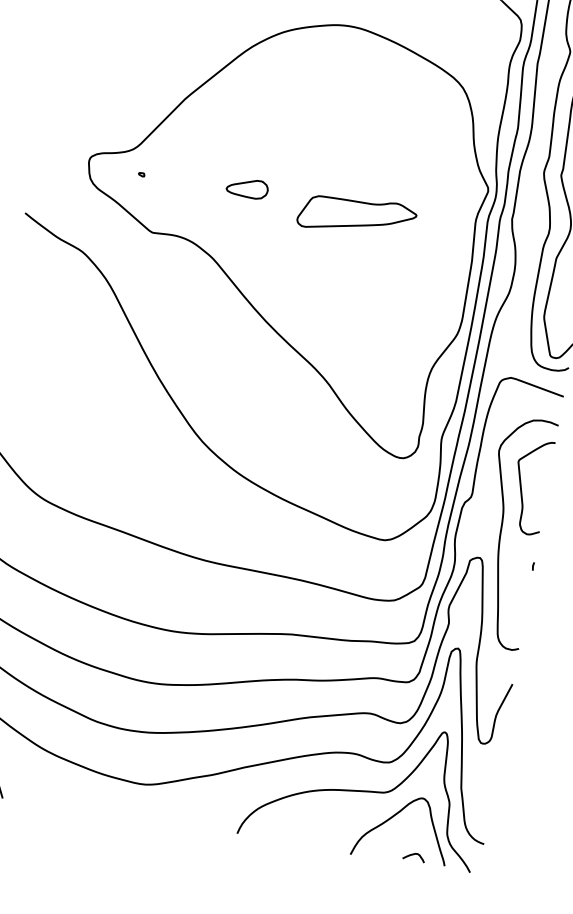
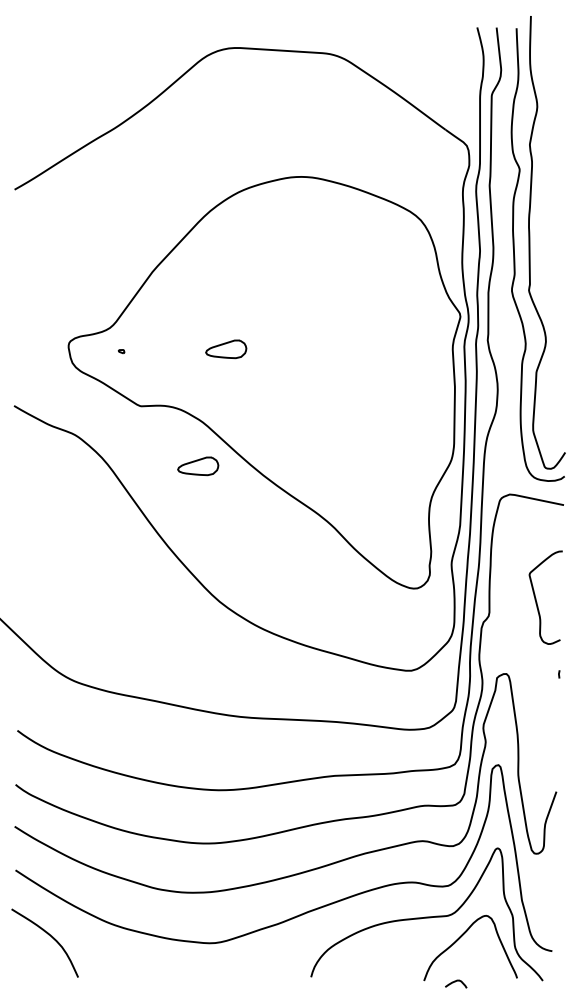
part: (356, 215) -> (336, 359), removed
part: (201, 302) -> (198, 466), added
curve: (501, 530) -> (523, 644), removed
curve: (413, 855) -> (455, 982), moved

